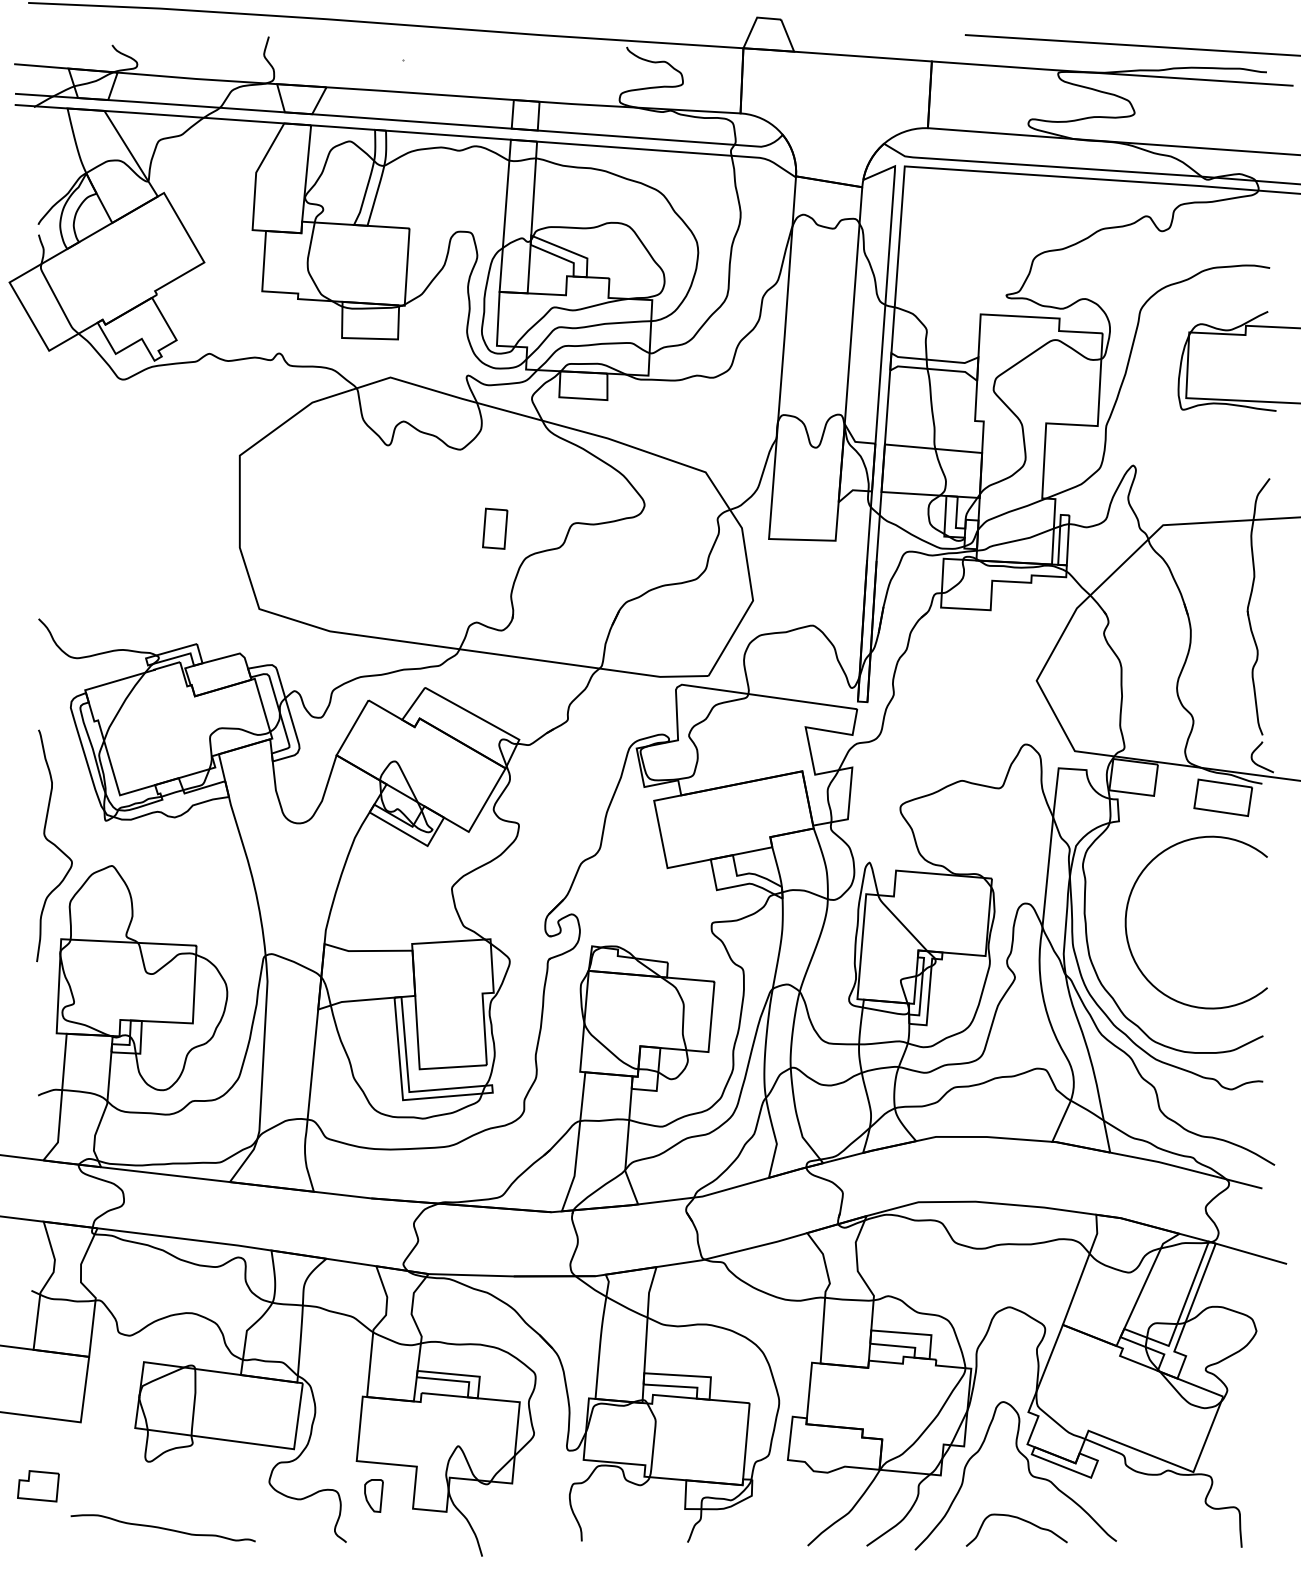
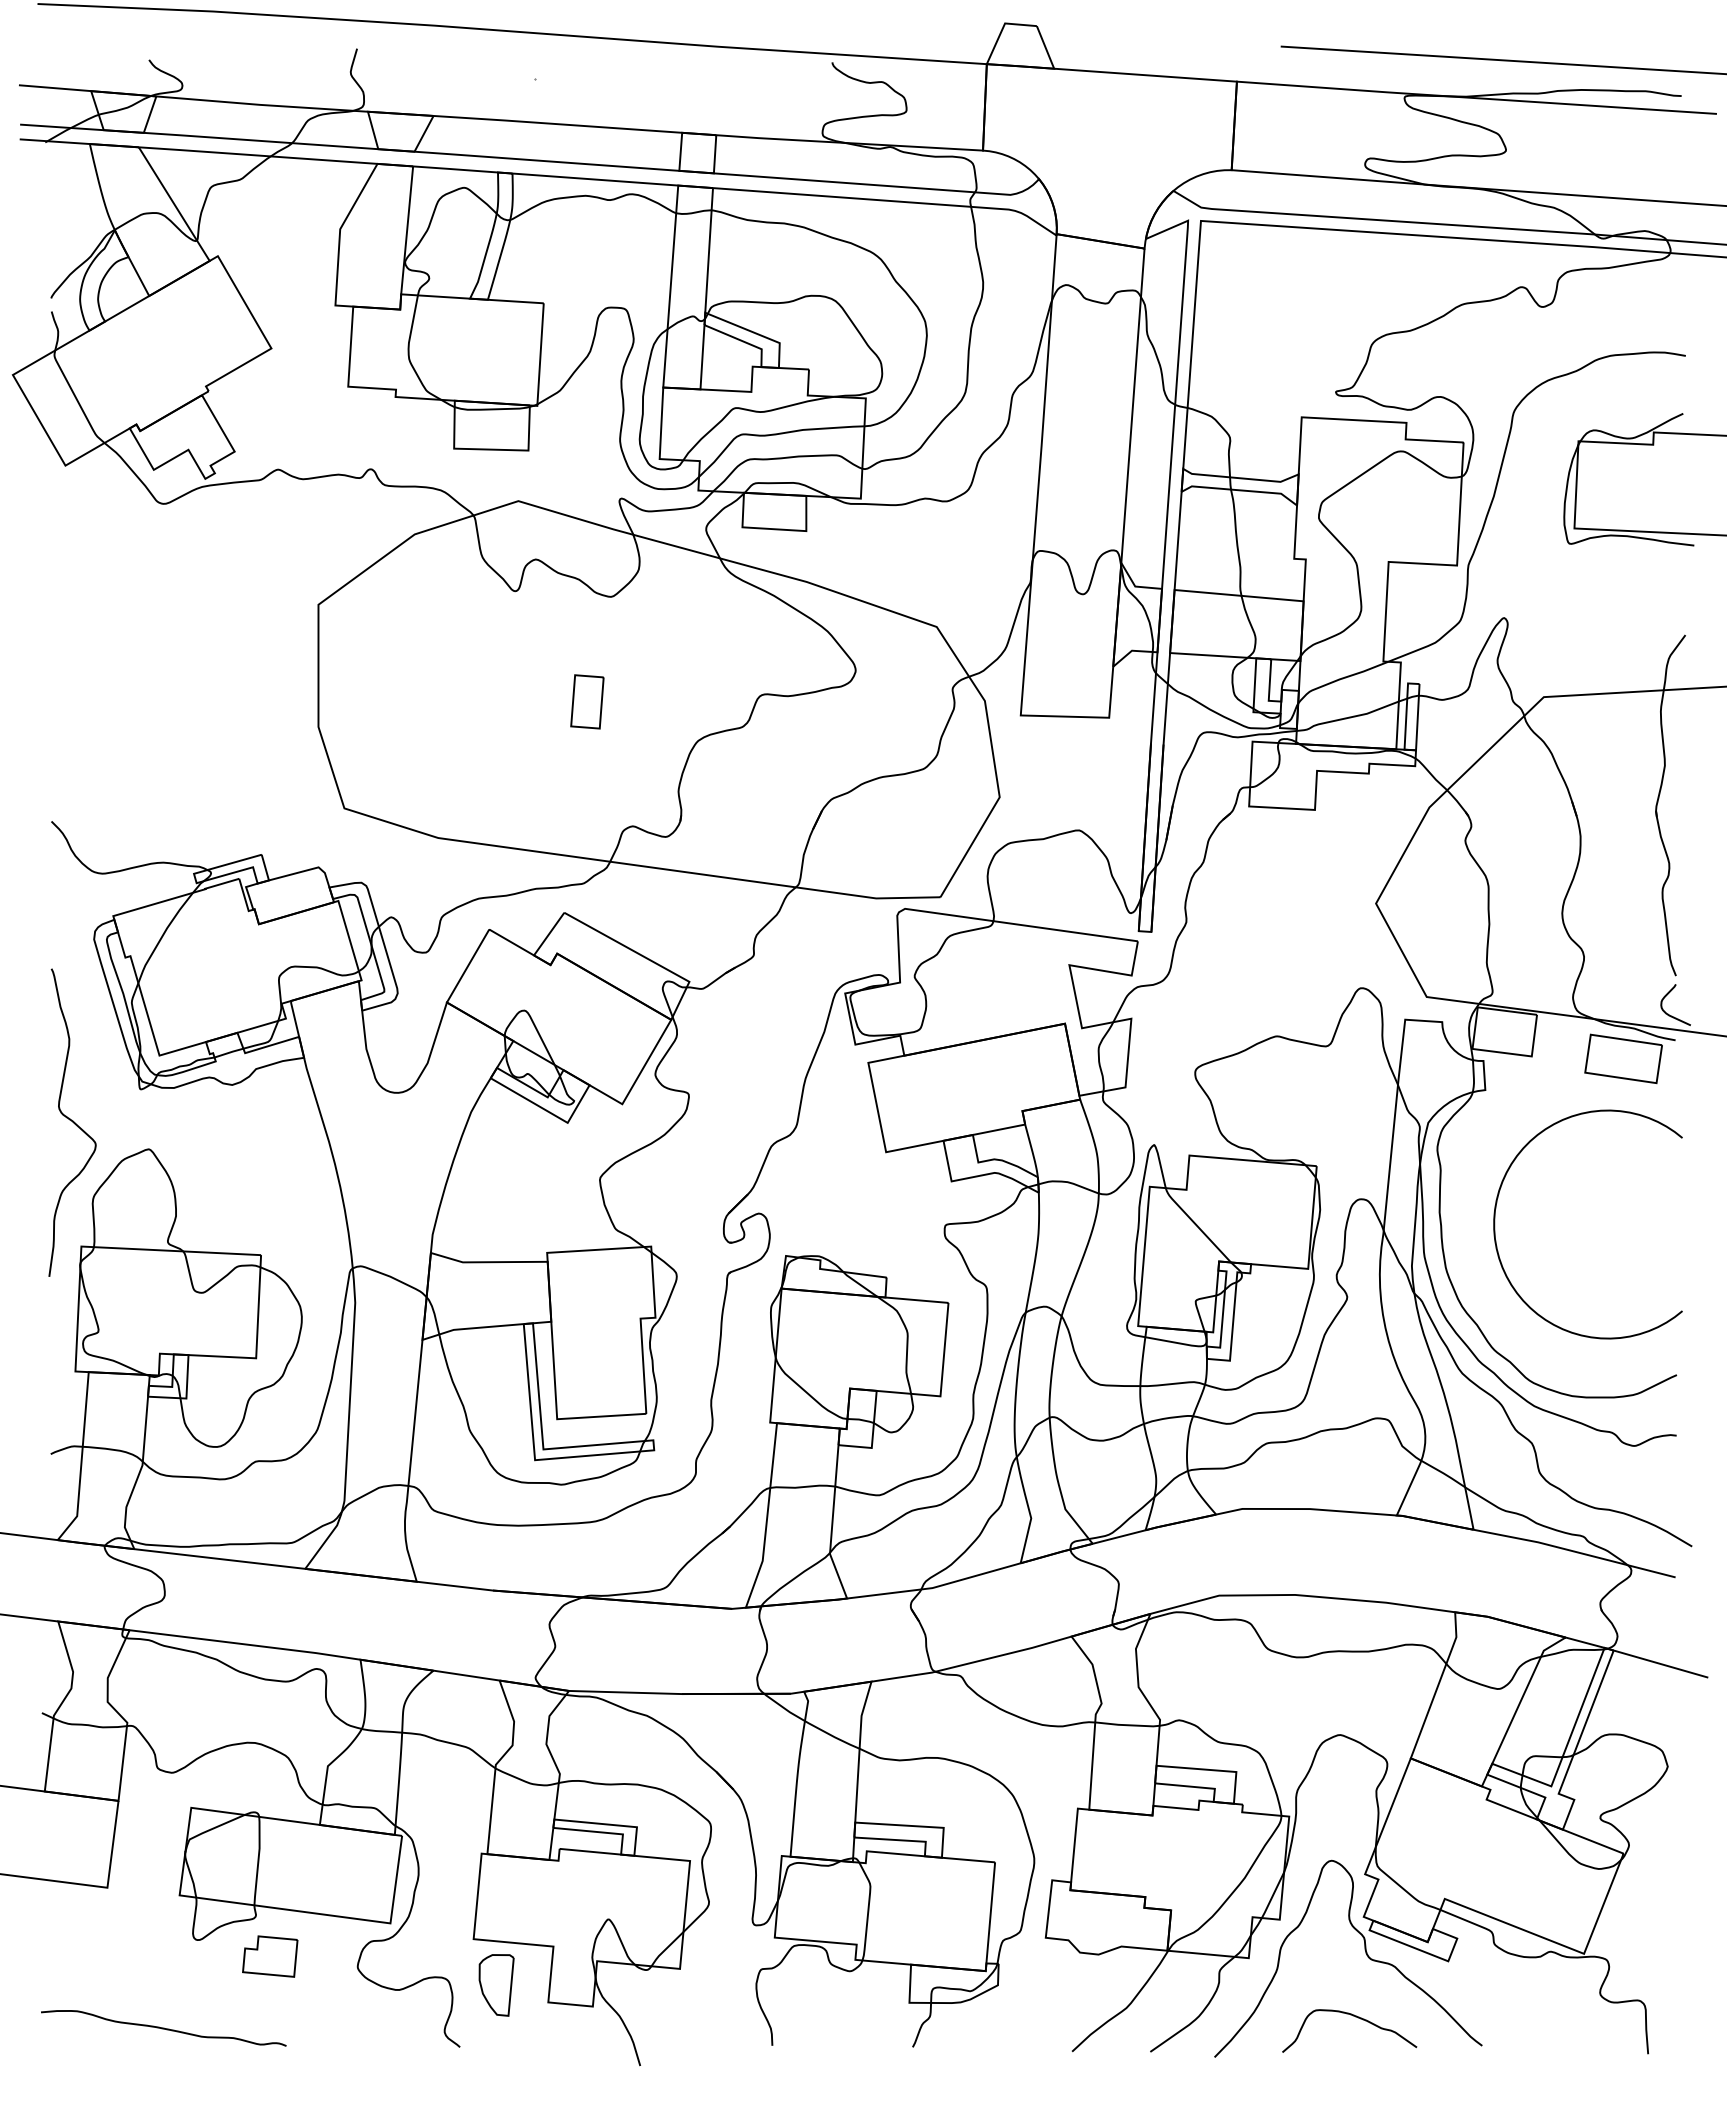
part: (495, 528) -> (587, 701), moved
part: (38, 1486) -> (270, 1956), moved
part: (373, 1496) -> (496, 1985), size x1.43
curve: (162, 1528) -> (163, 2028), moved

